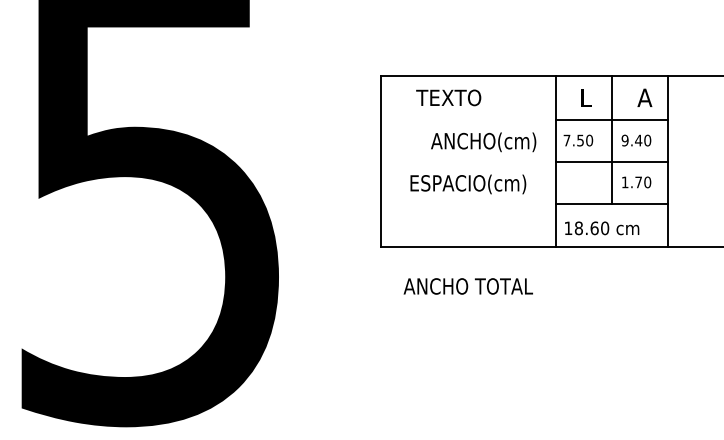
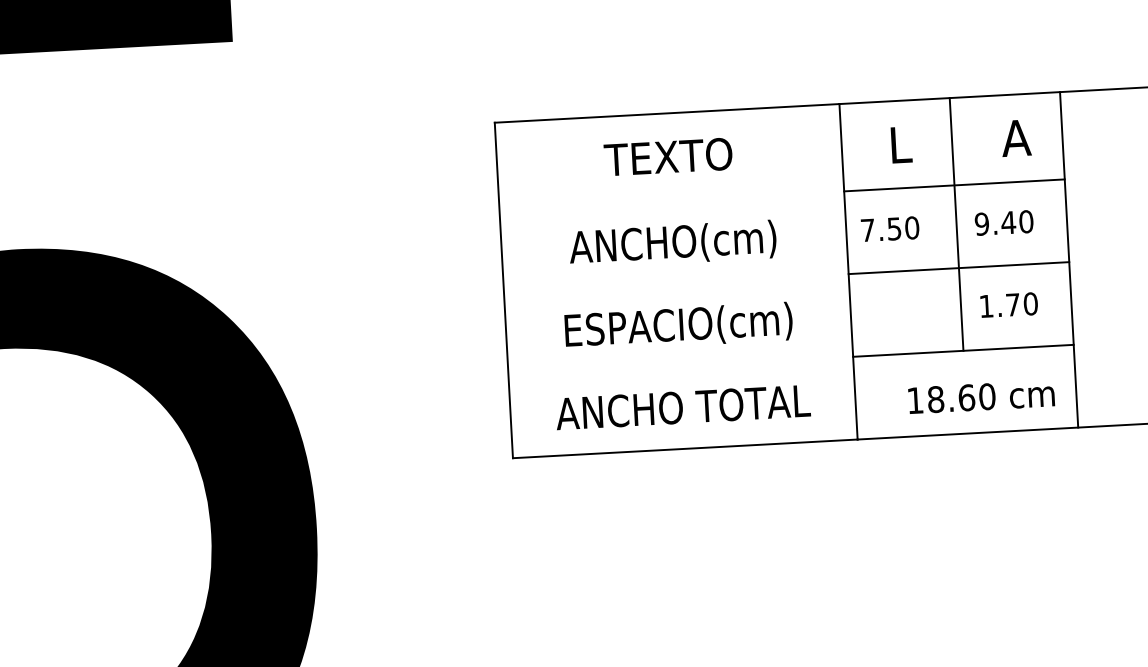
text: (448, 97) -> (667, 156), moved
text: (483, 142) -> (672, 244), moved
text: (602, 228) -> (982, 397), moved
text: (467, 286) -> (681, 407), moved

